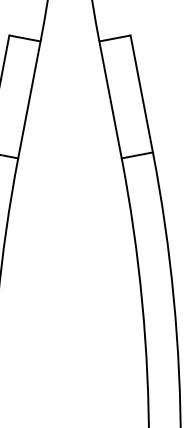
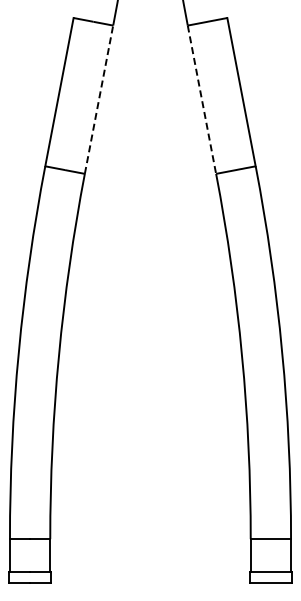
line: (29, 99) -> (99, 99), solid -> dashed
line: (110, 100) -> (202, 100), solid -> dashed

